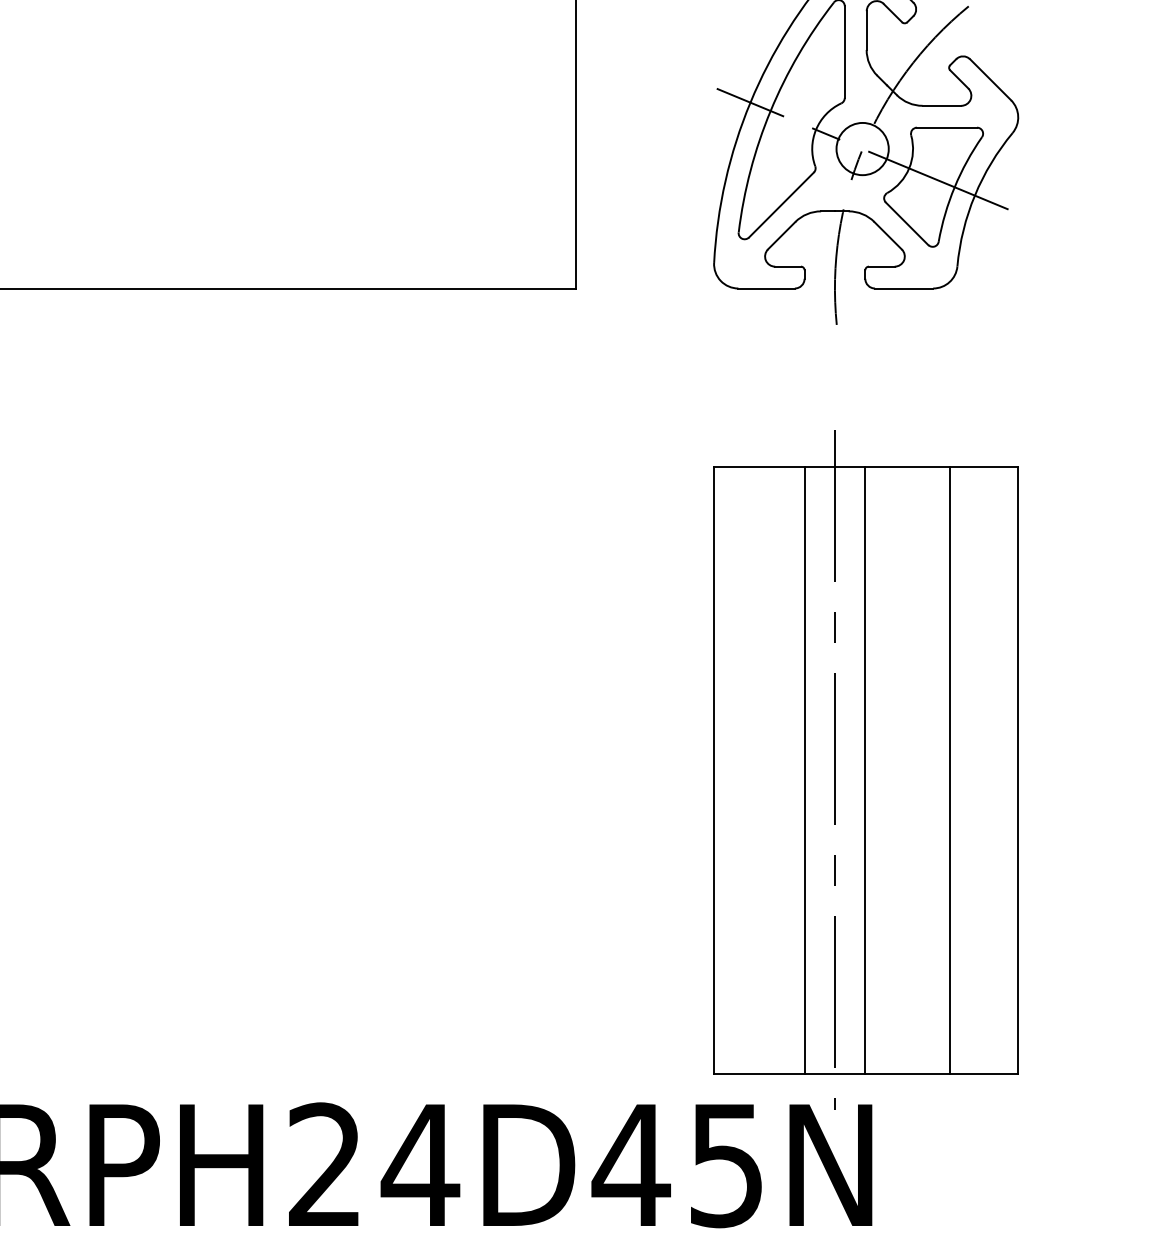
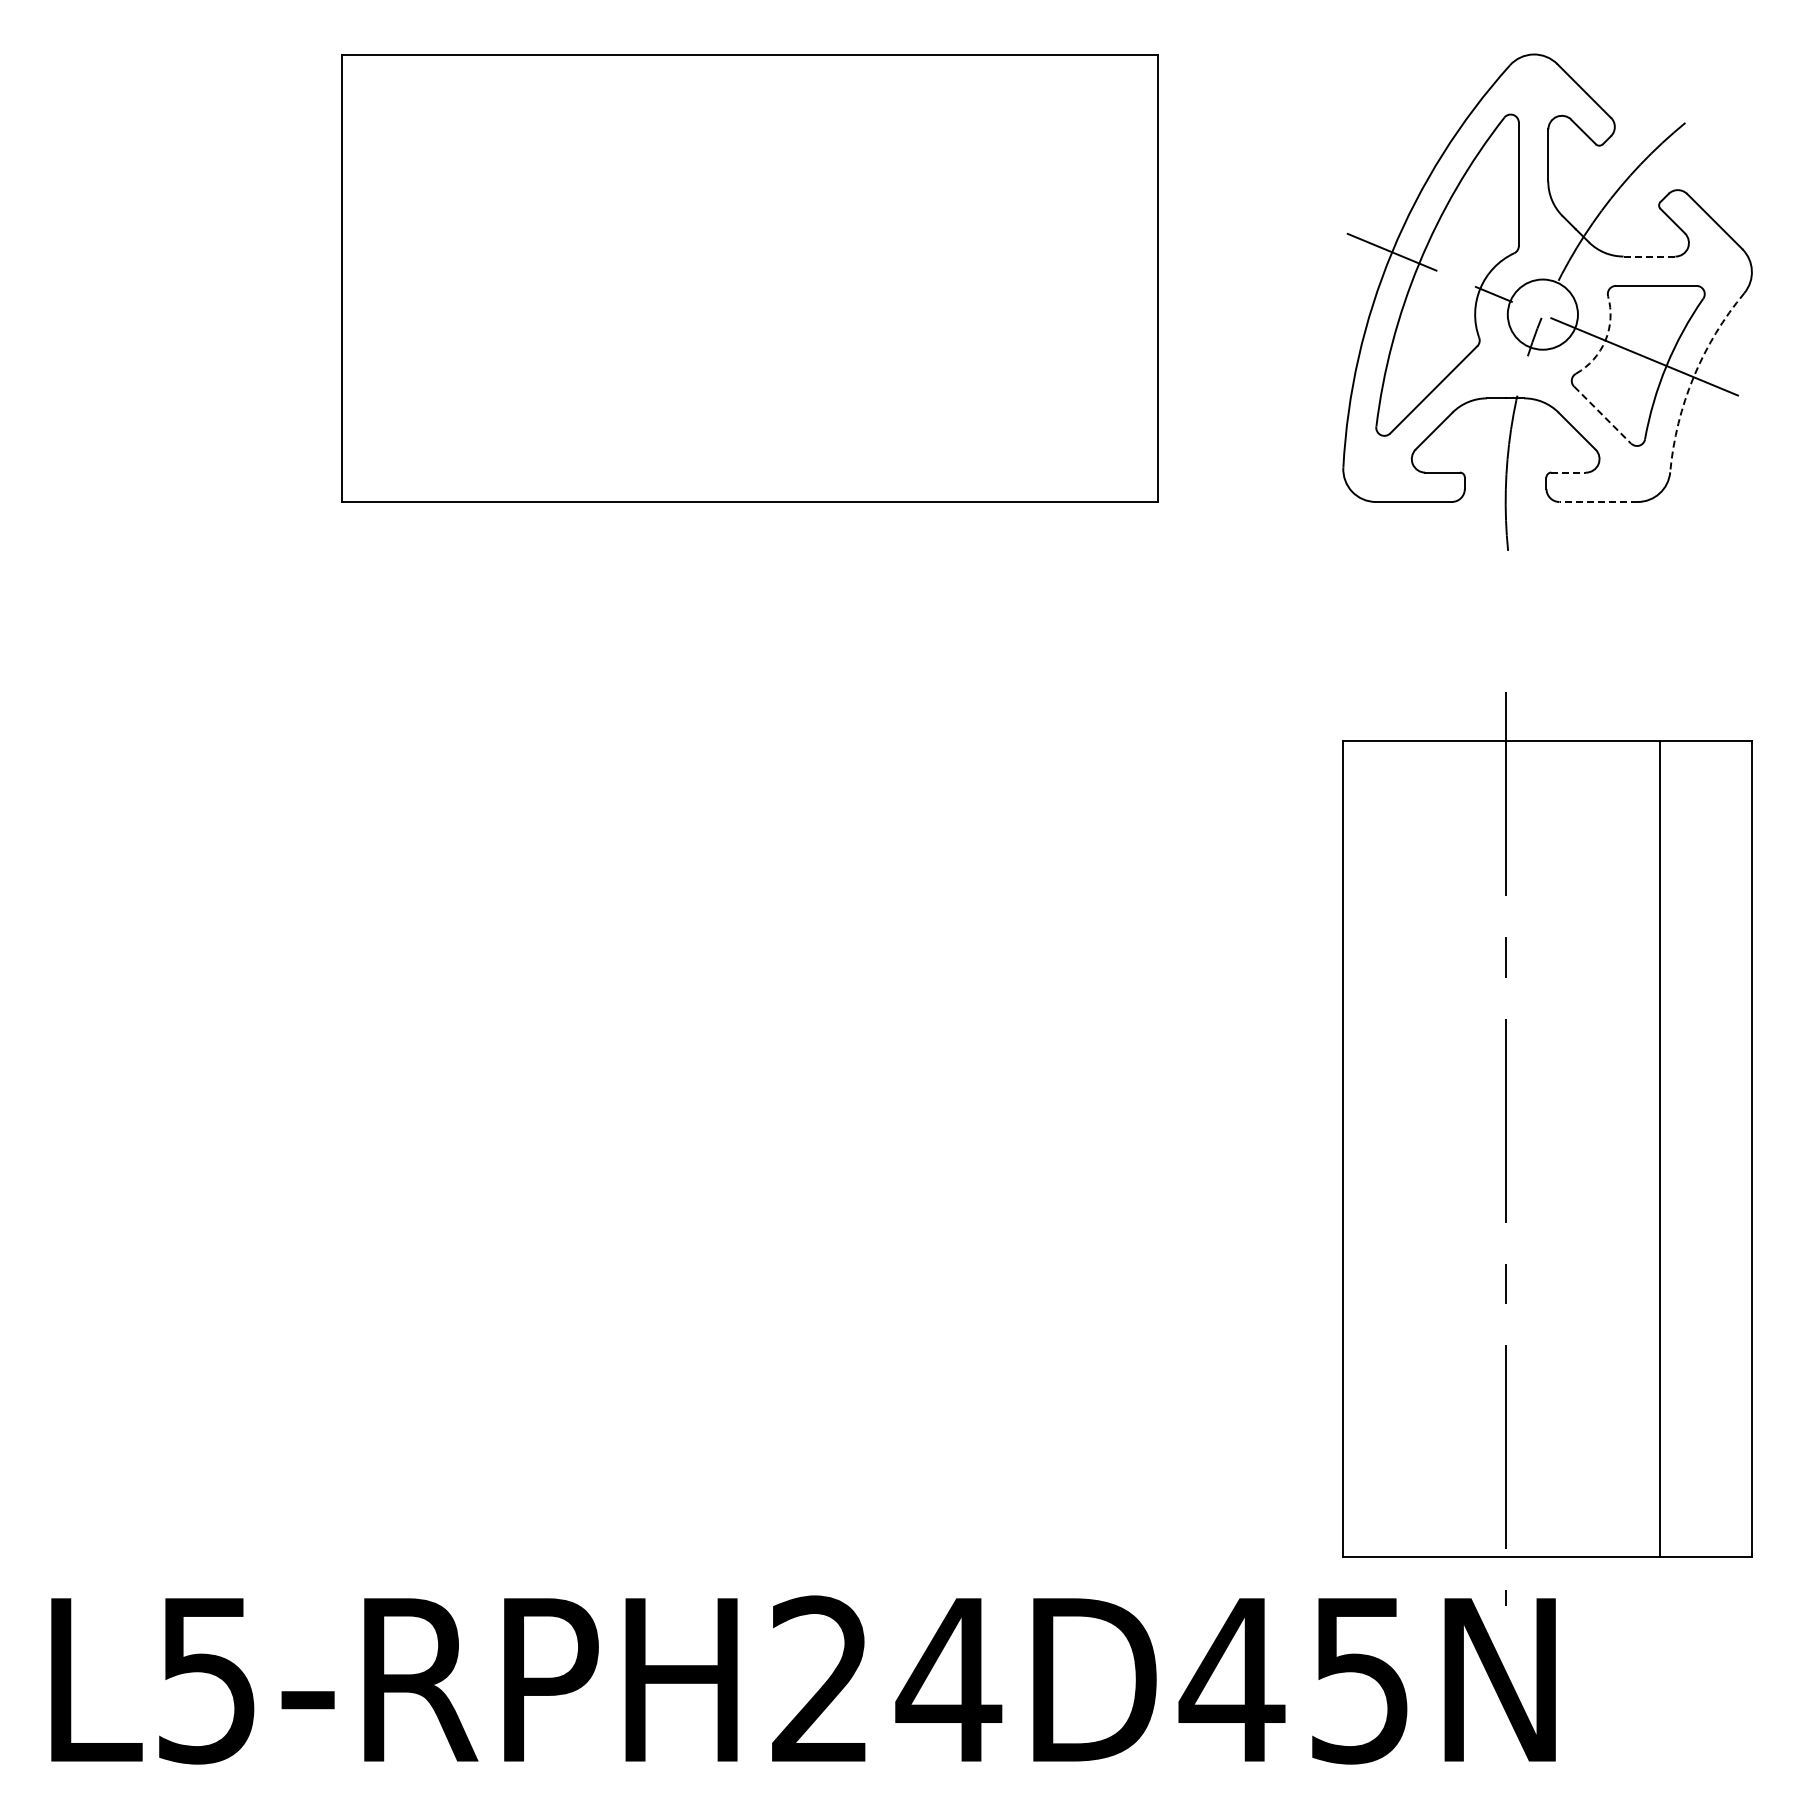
line: (942, 105) -> (1649, 256), solid -> dashed
arc: (909, 168) -> (1605, 340), solid -> dashed
arc: (974, 195) -> (1693, 377), solid -> dashed
line: (907, 224) -> (1603, 415), solid -> dashed
line: (882, 266) -> (1569, 472), solid -> dashed
line: (904, 288) -> (1598, 501), solid -> dashed
line: (804, 770) -> (1464, 1149), removed
line: (865, 770) -> (1546, 1149), removed

